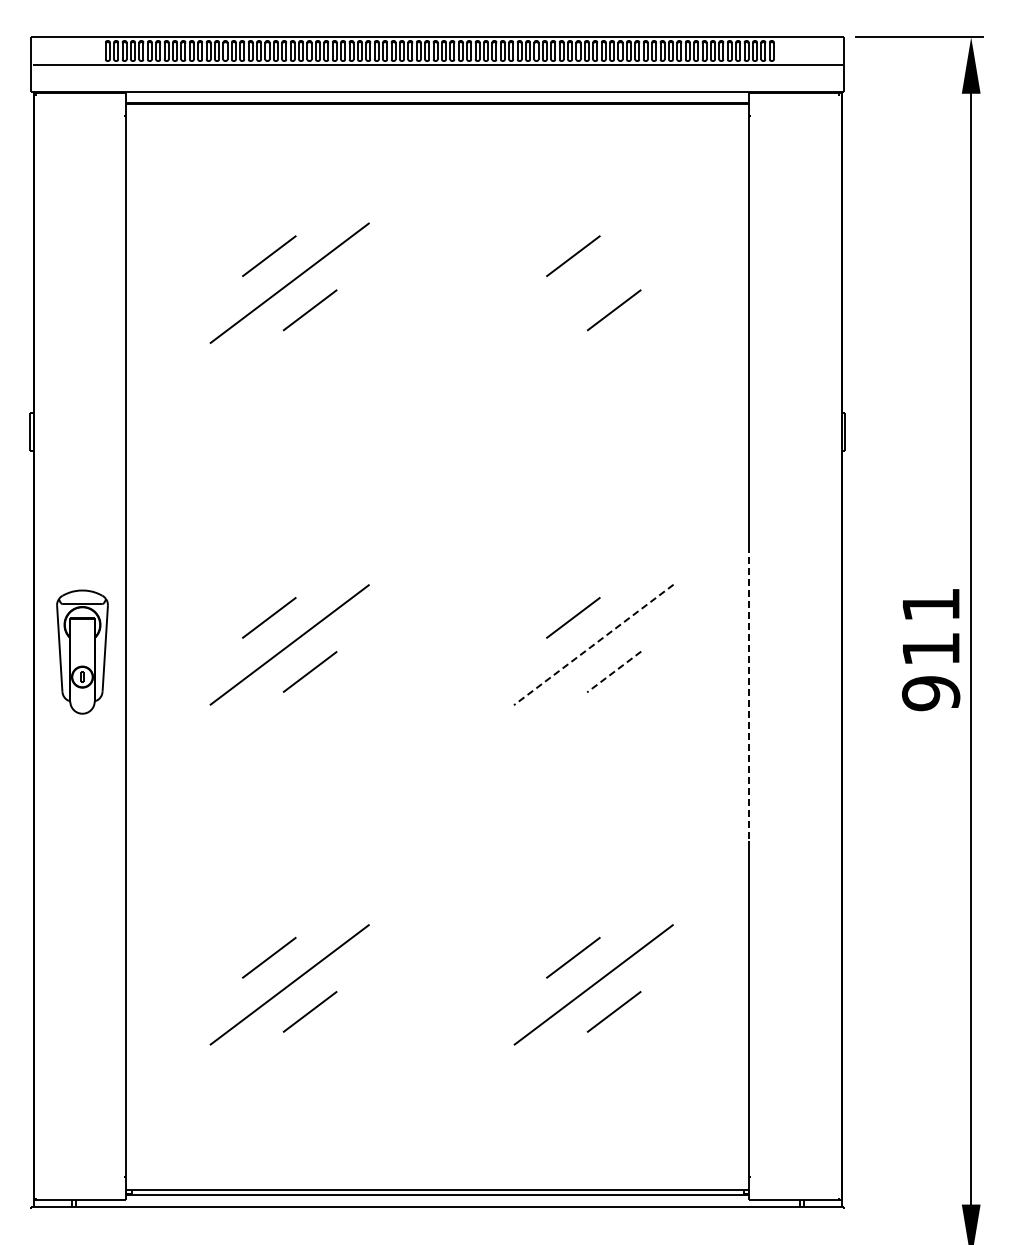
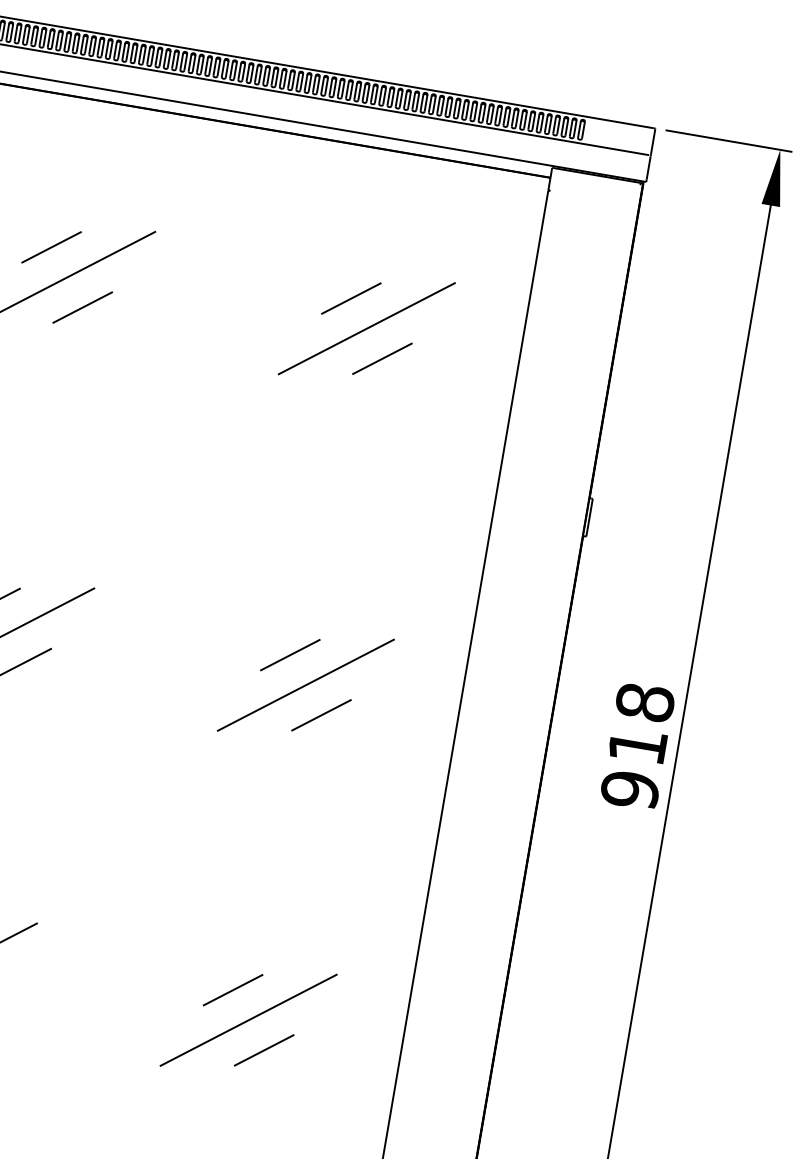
line: (593, 282) -> (366, 327), added
text: (931, 604) -> (645, 702), 911 -> 918
line: (593, 645) -> (305, 685), dashed -> solid
line: (614, 671) -> (321, 714), dashed -> solid
line: (749, 693) -> (451, 759), dashed -> solid

